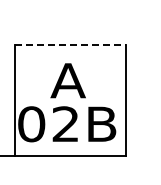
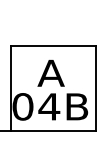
line: (71, 45) -> (53, 46), dashed -> solid
text: (65, 123) -> (49, 106), 02B -> 04B

